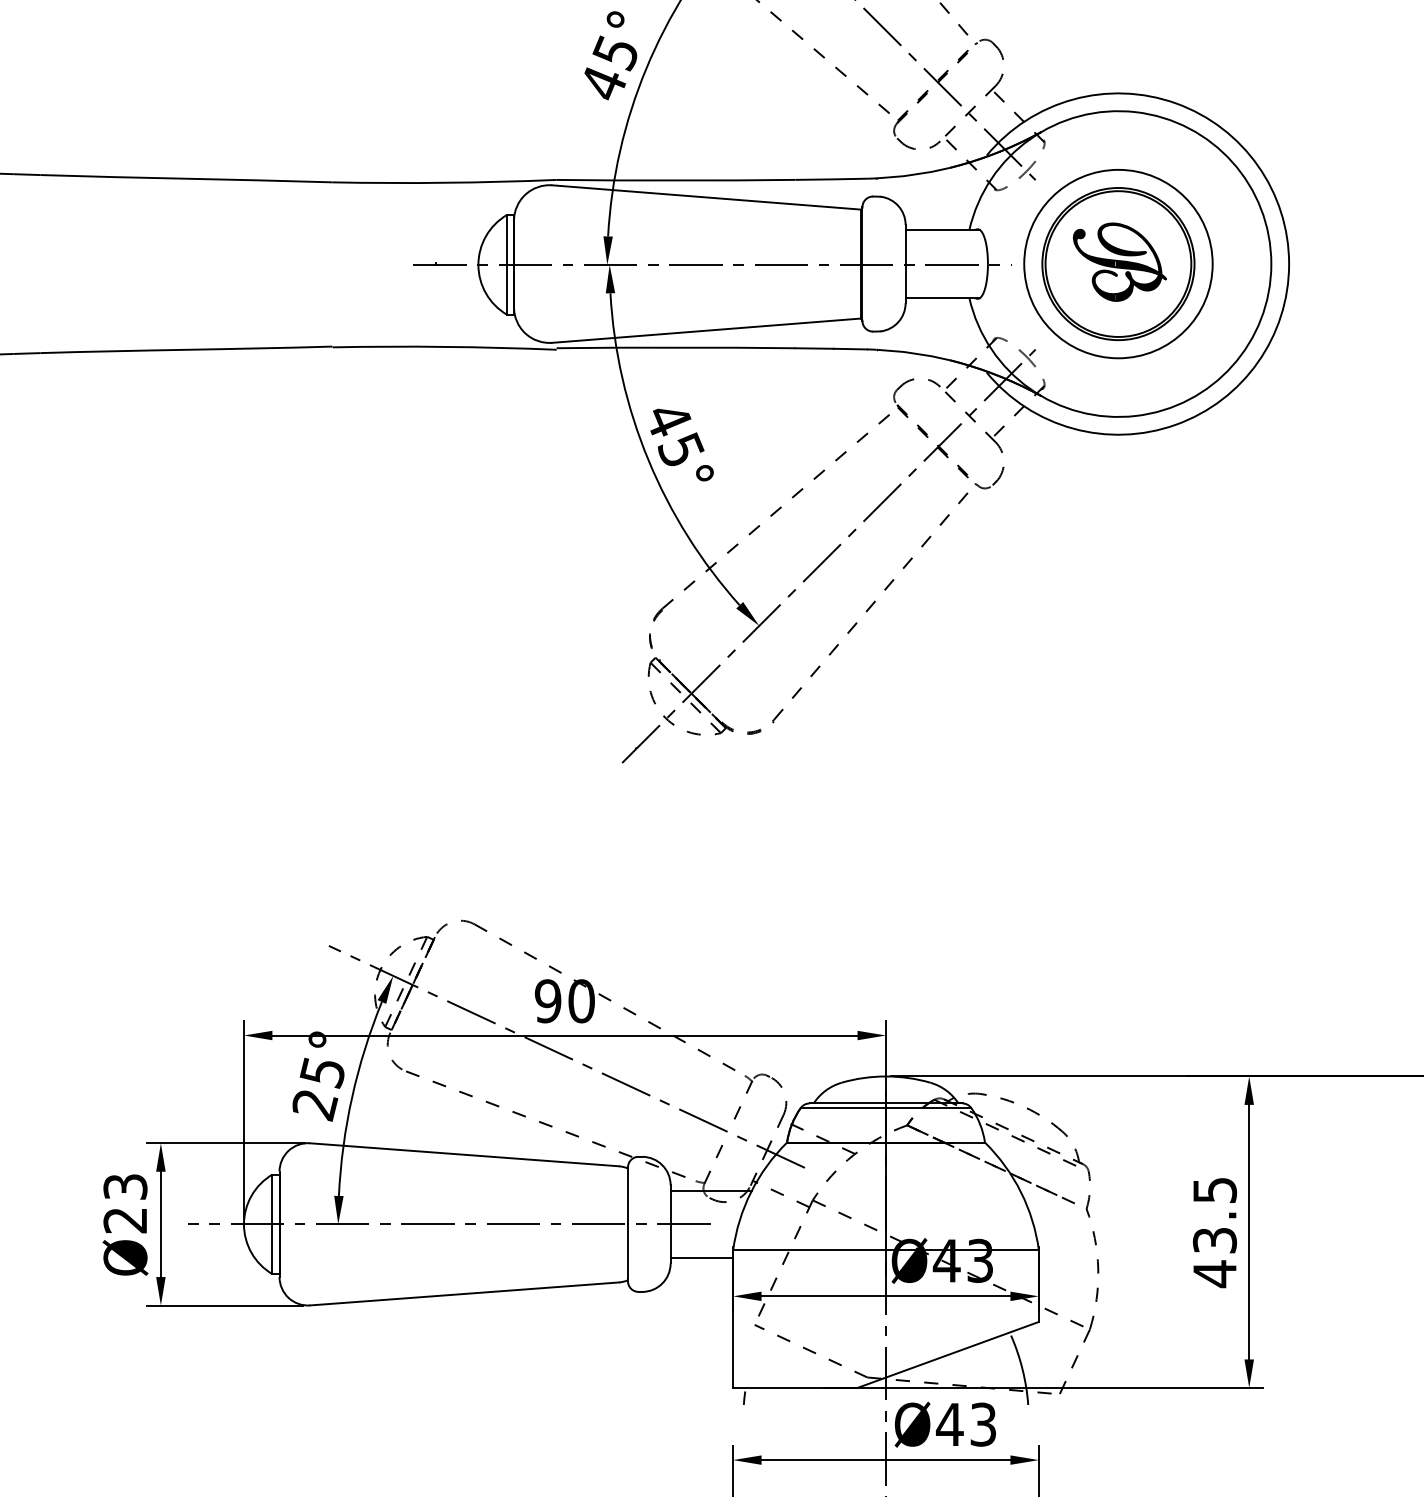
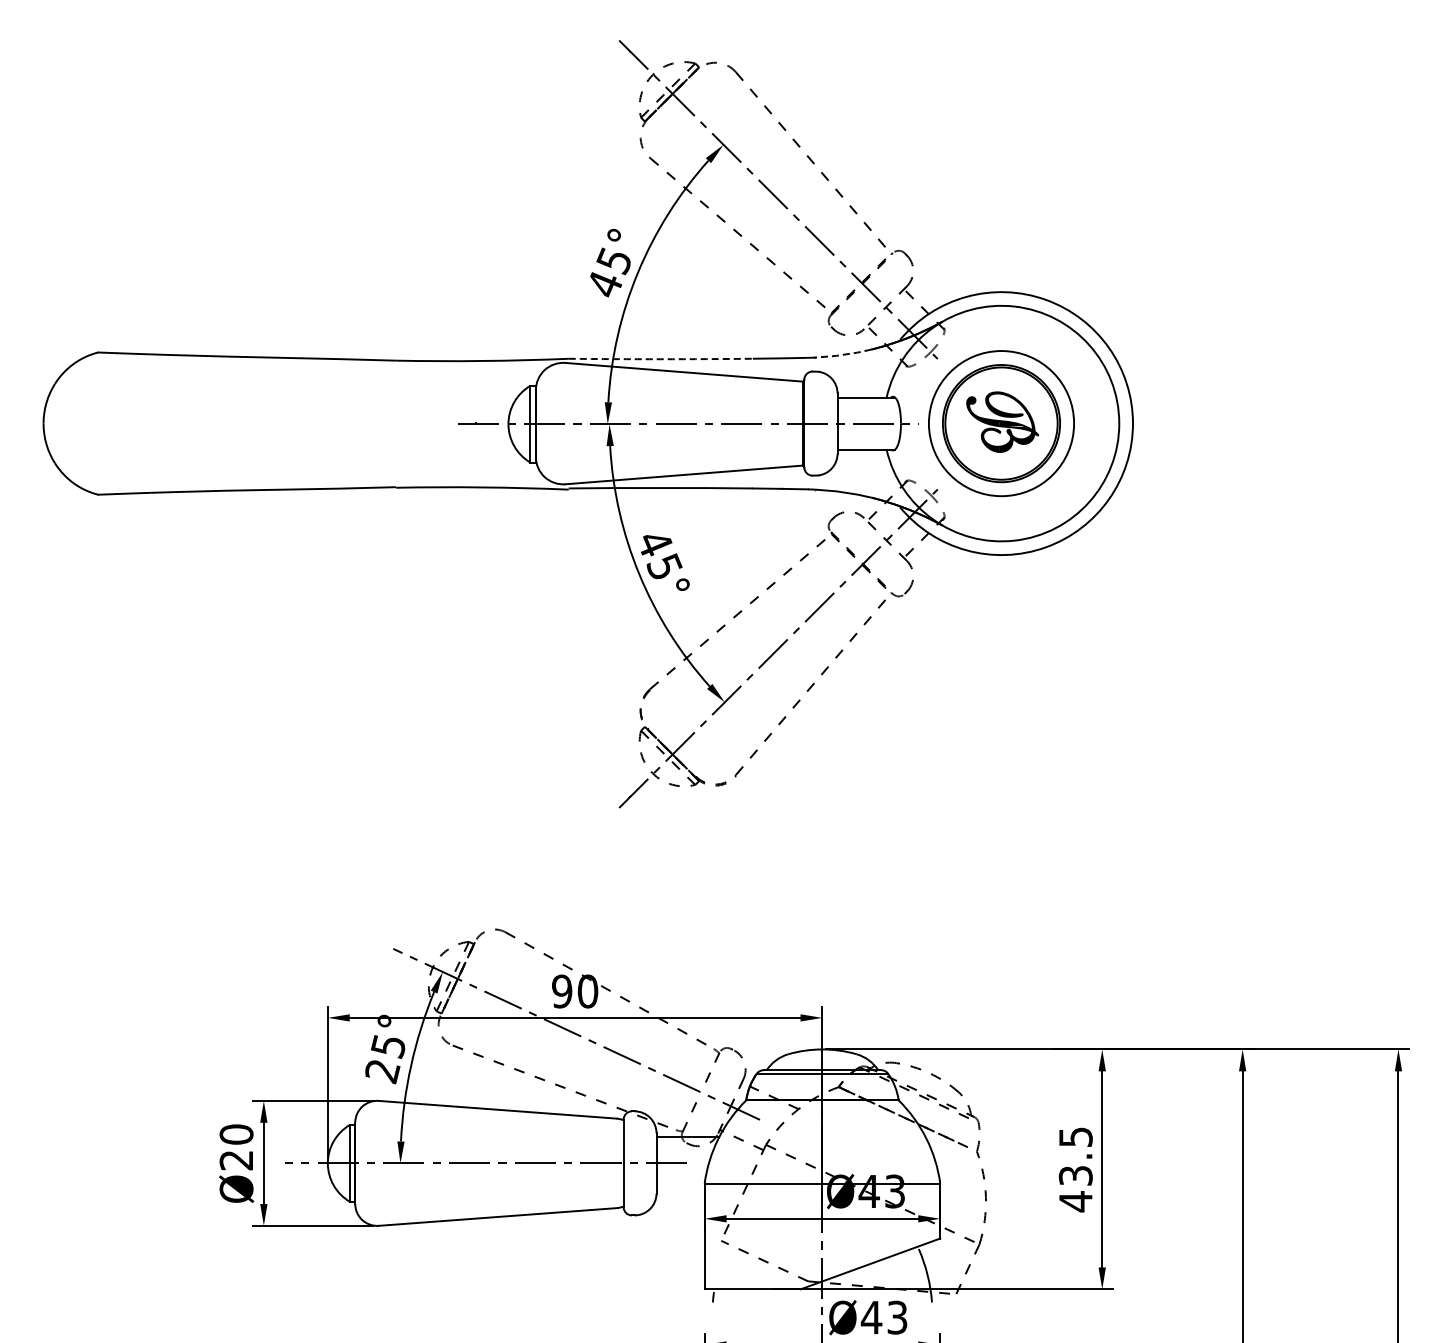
line: (913, 174) -> (843, 354), solid -> dashed
arc: (675, 180) -> (660, 359), solid -> dashed
text: (125, 1186) -> (236, 1134), Ø23 -> Ø20
line: (701, 1258) -> (680, 1189), removed

